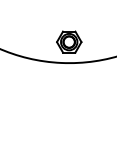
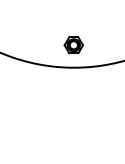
part: (68, 42) -> (73, 45), size x0.7

